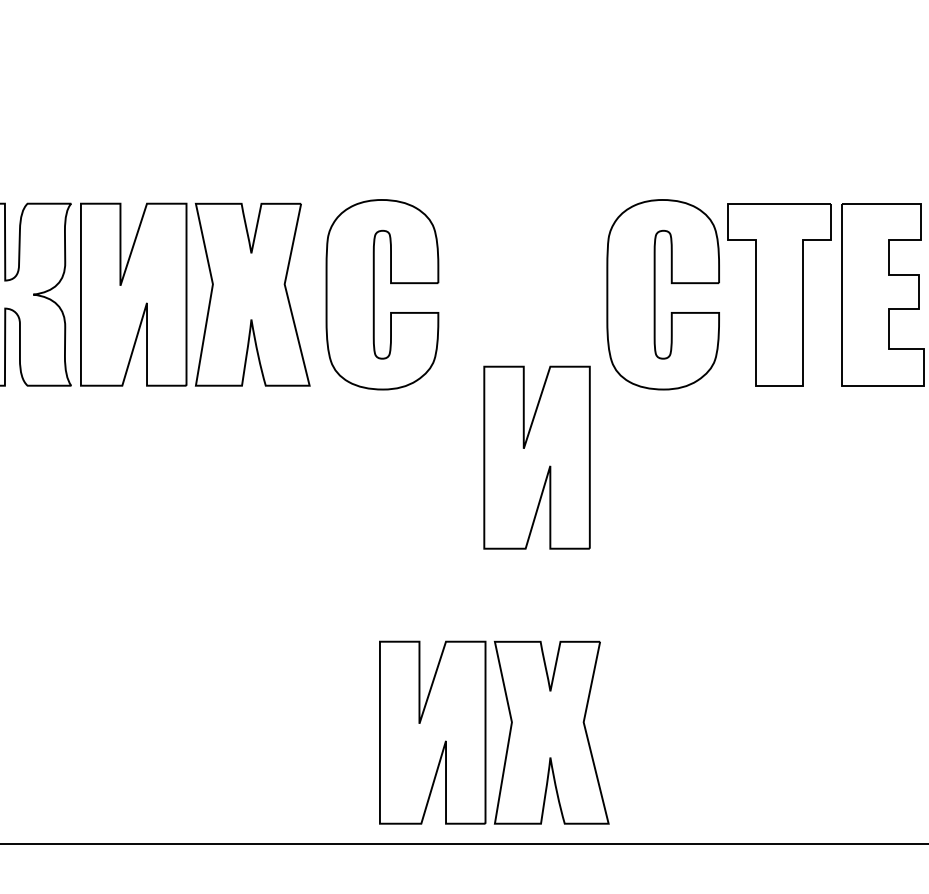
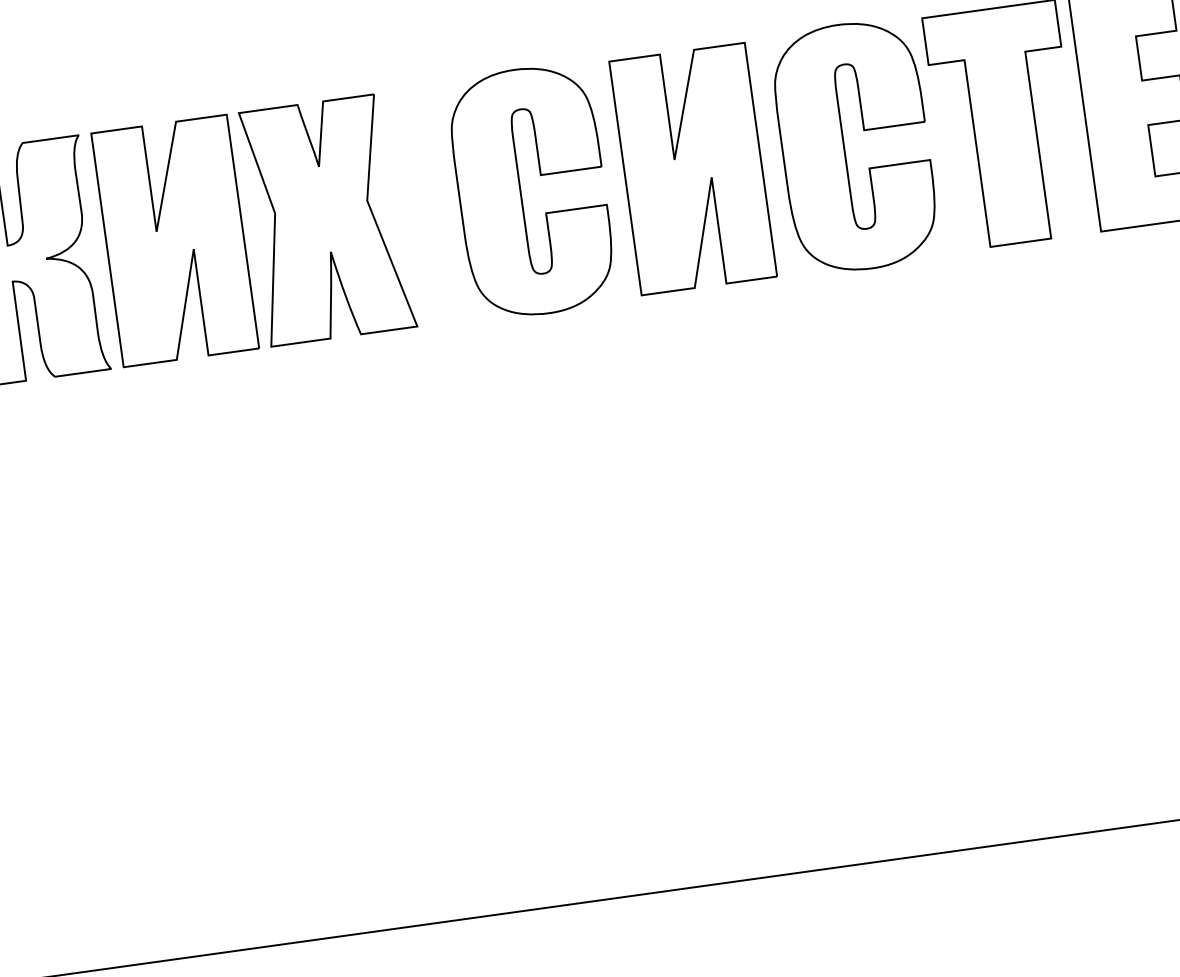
part: (374, 294) -> (521, 192), moved
part: (536, 457) -> (692, 168), moved
part: (486, 732) -> (706, 740), removed

